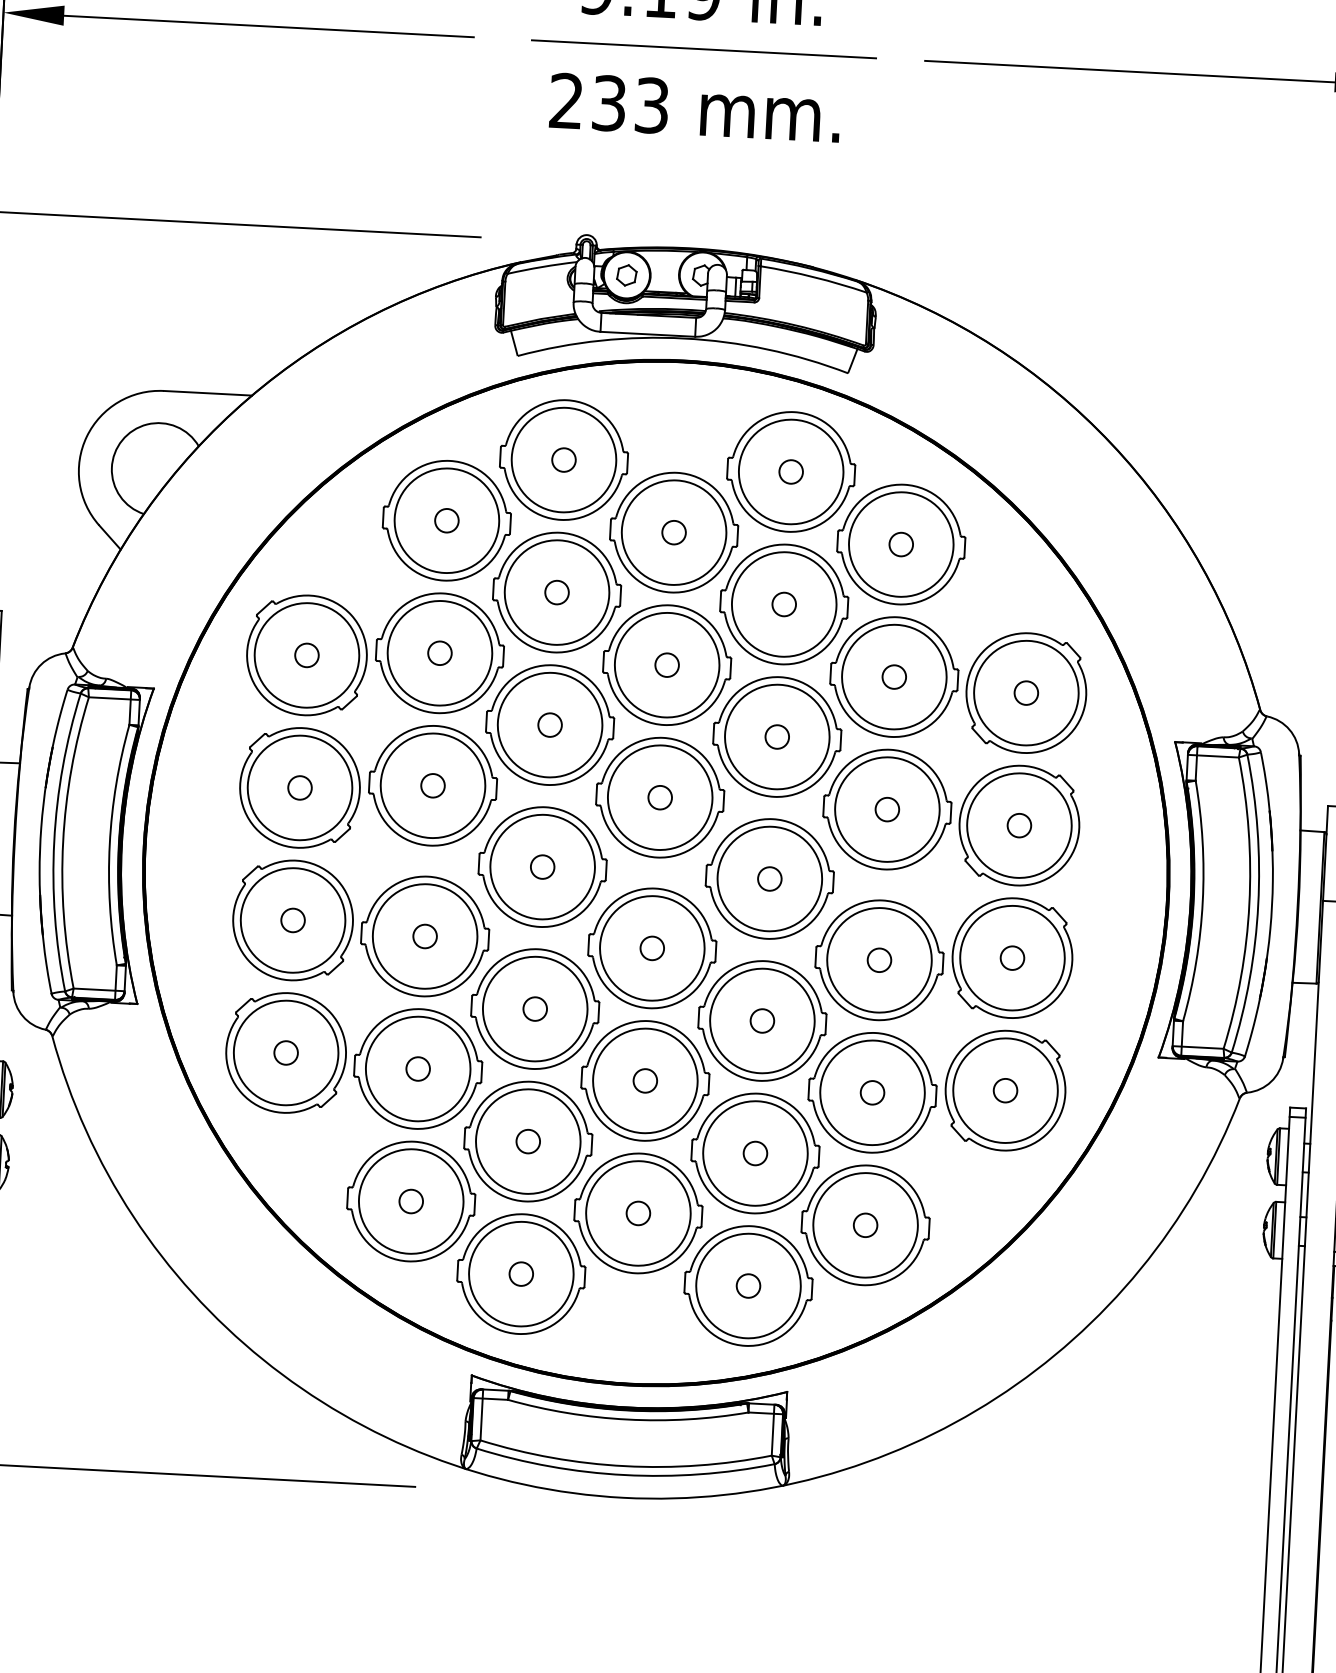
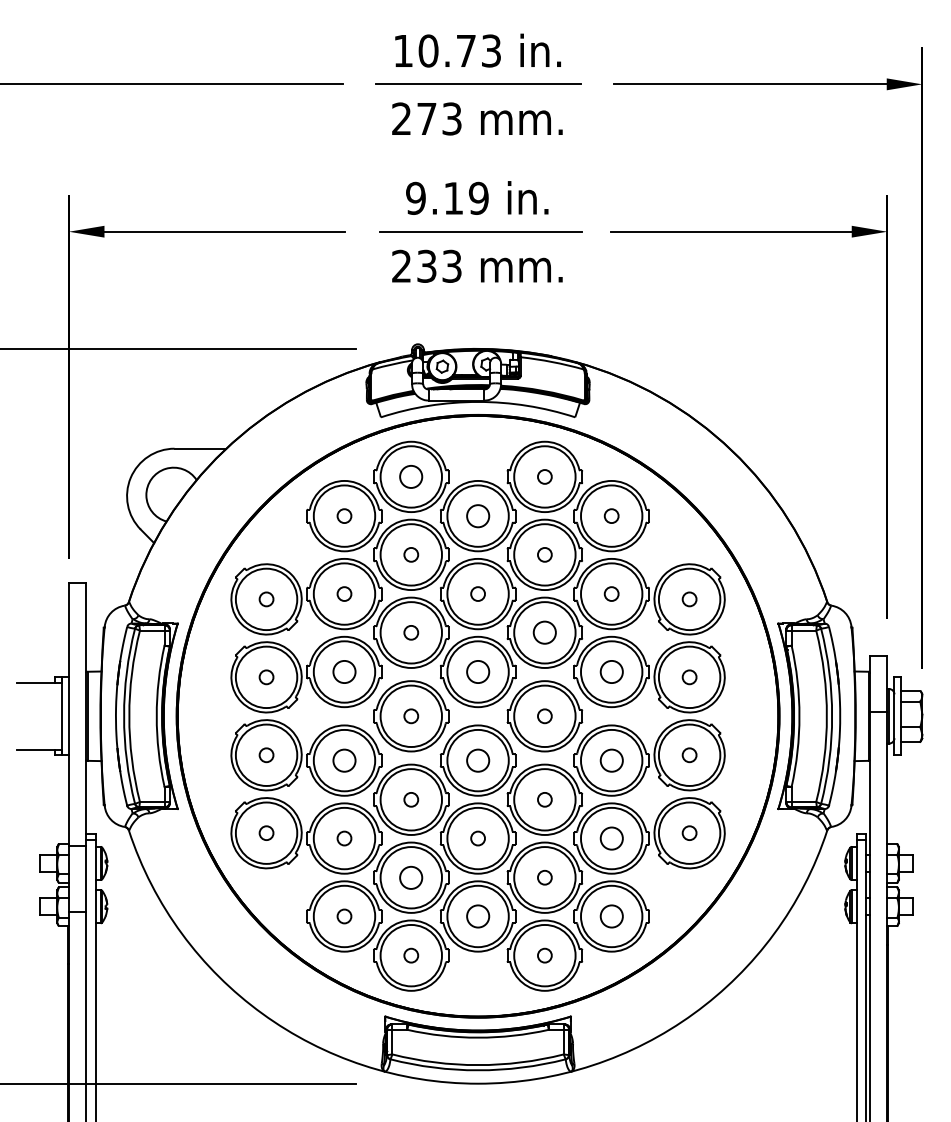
circle: (564, 459) -> (411, 476), size x1.6
circle: (673, 531) -> (477, 515), size x1.6
circle: (776, 736) -> (544, 632), size x1.6
circle: (433, 784) -> (344, 671), size x1.6
circle: (659, 796) -> (477, 671), size x1.6
circle: (887, 808) -> (611, 671), size x1.6
circle: (425, 936) -> (344, 760), size x1.6
circle: (651, 948) -> (477, 760), size x1.6
circle: (879, 960) -> (611, 760), size x1.6
circle: (872, 1092) -> (611, 838), size x1.6
circle: (528, 1141) -> (411, 877), size x1.6
circle: (637, 1213) -> (477, 916), size x1.6
circle: (865, 1225) -> (611, 916), size x1.6

